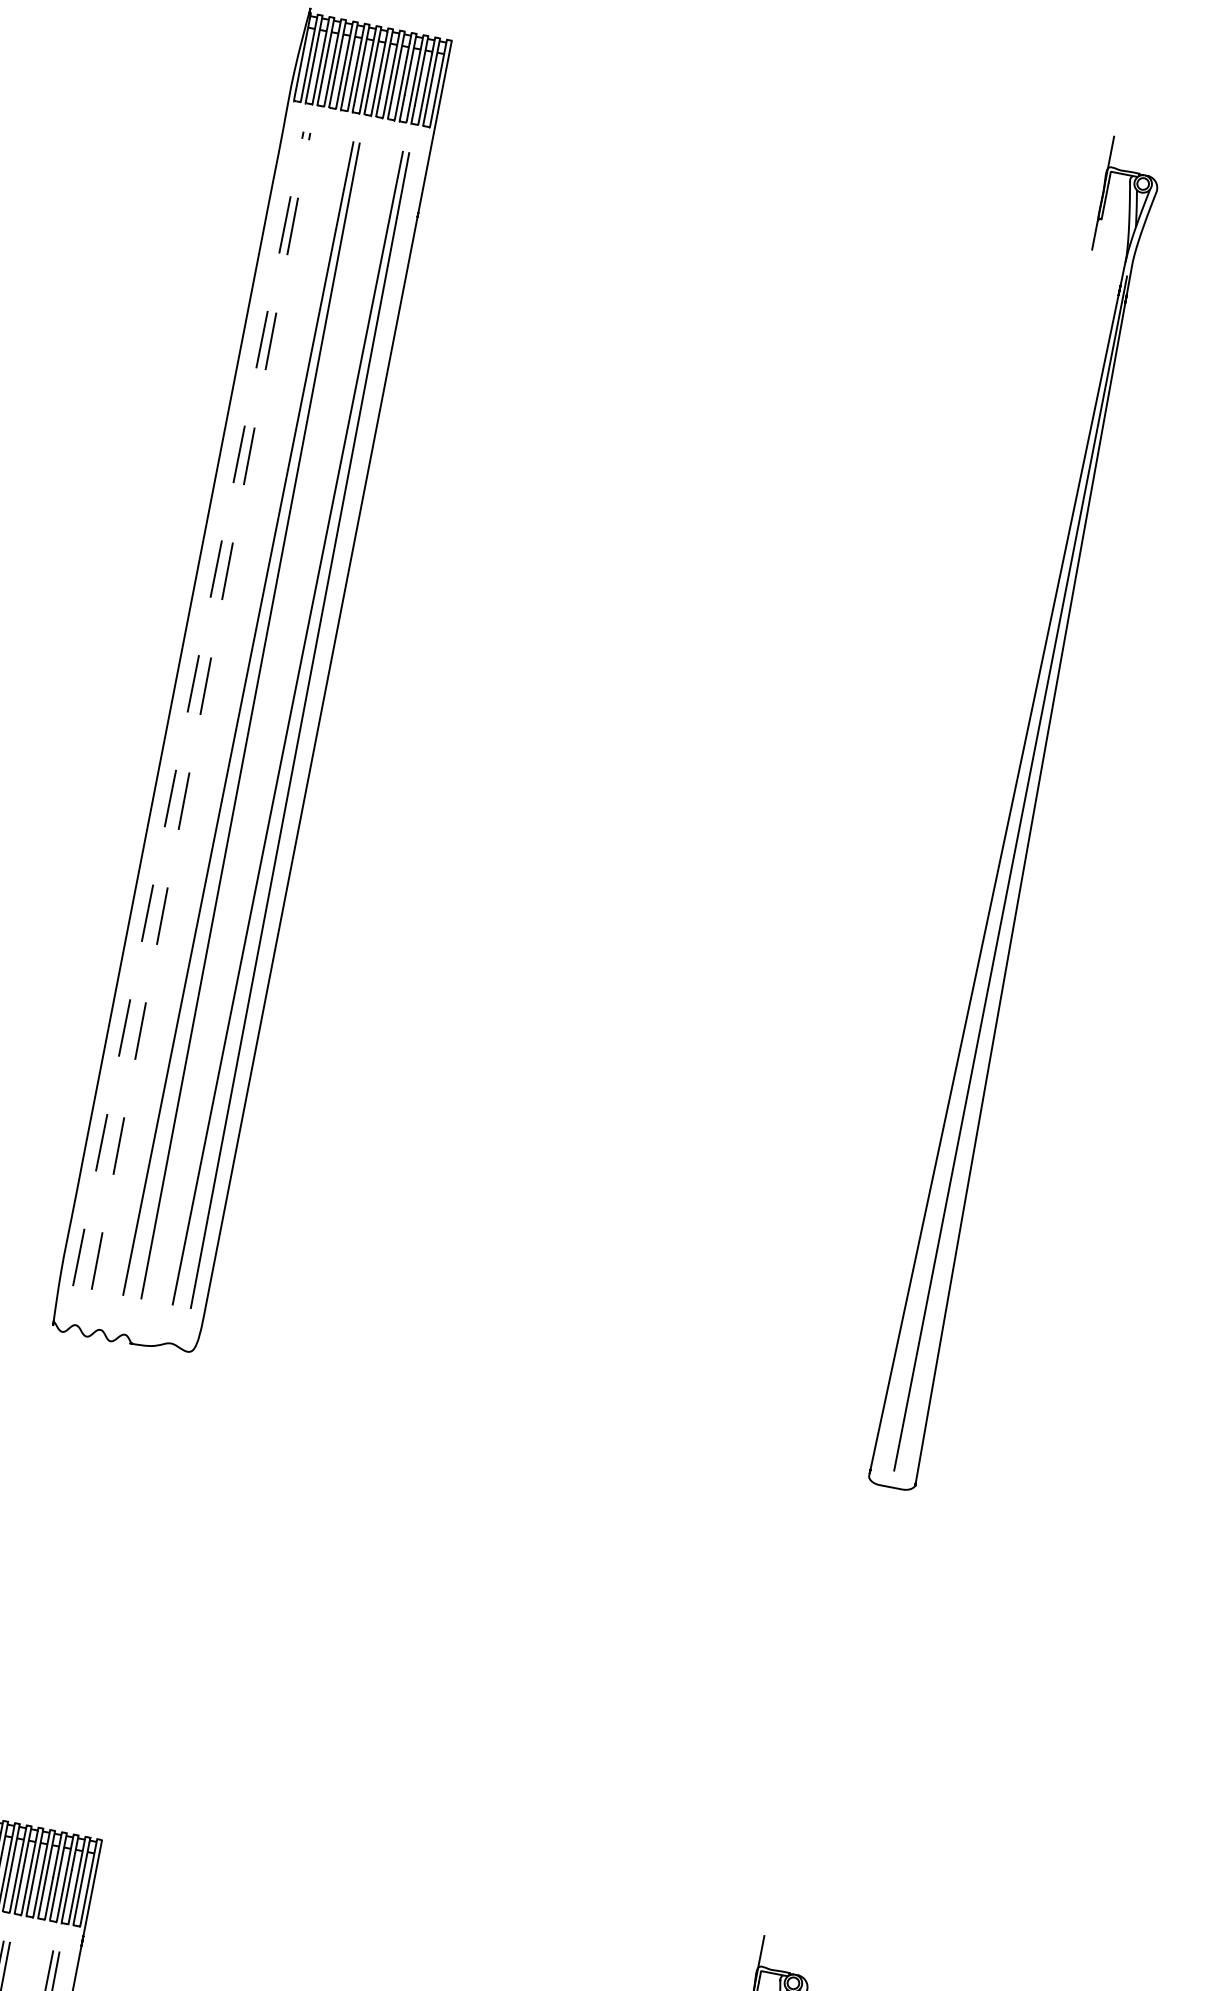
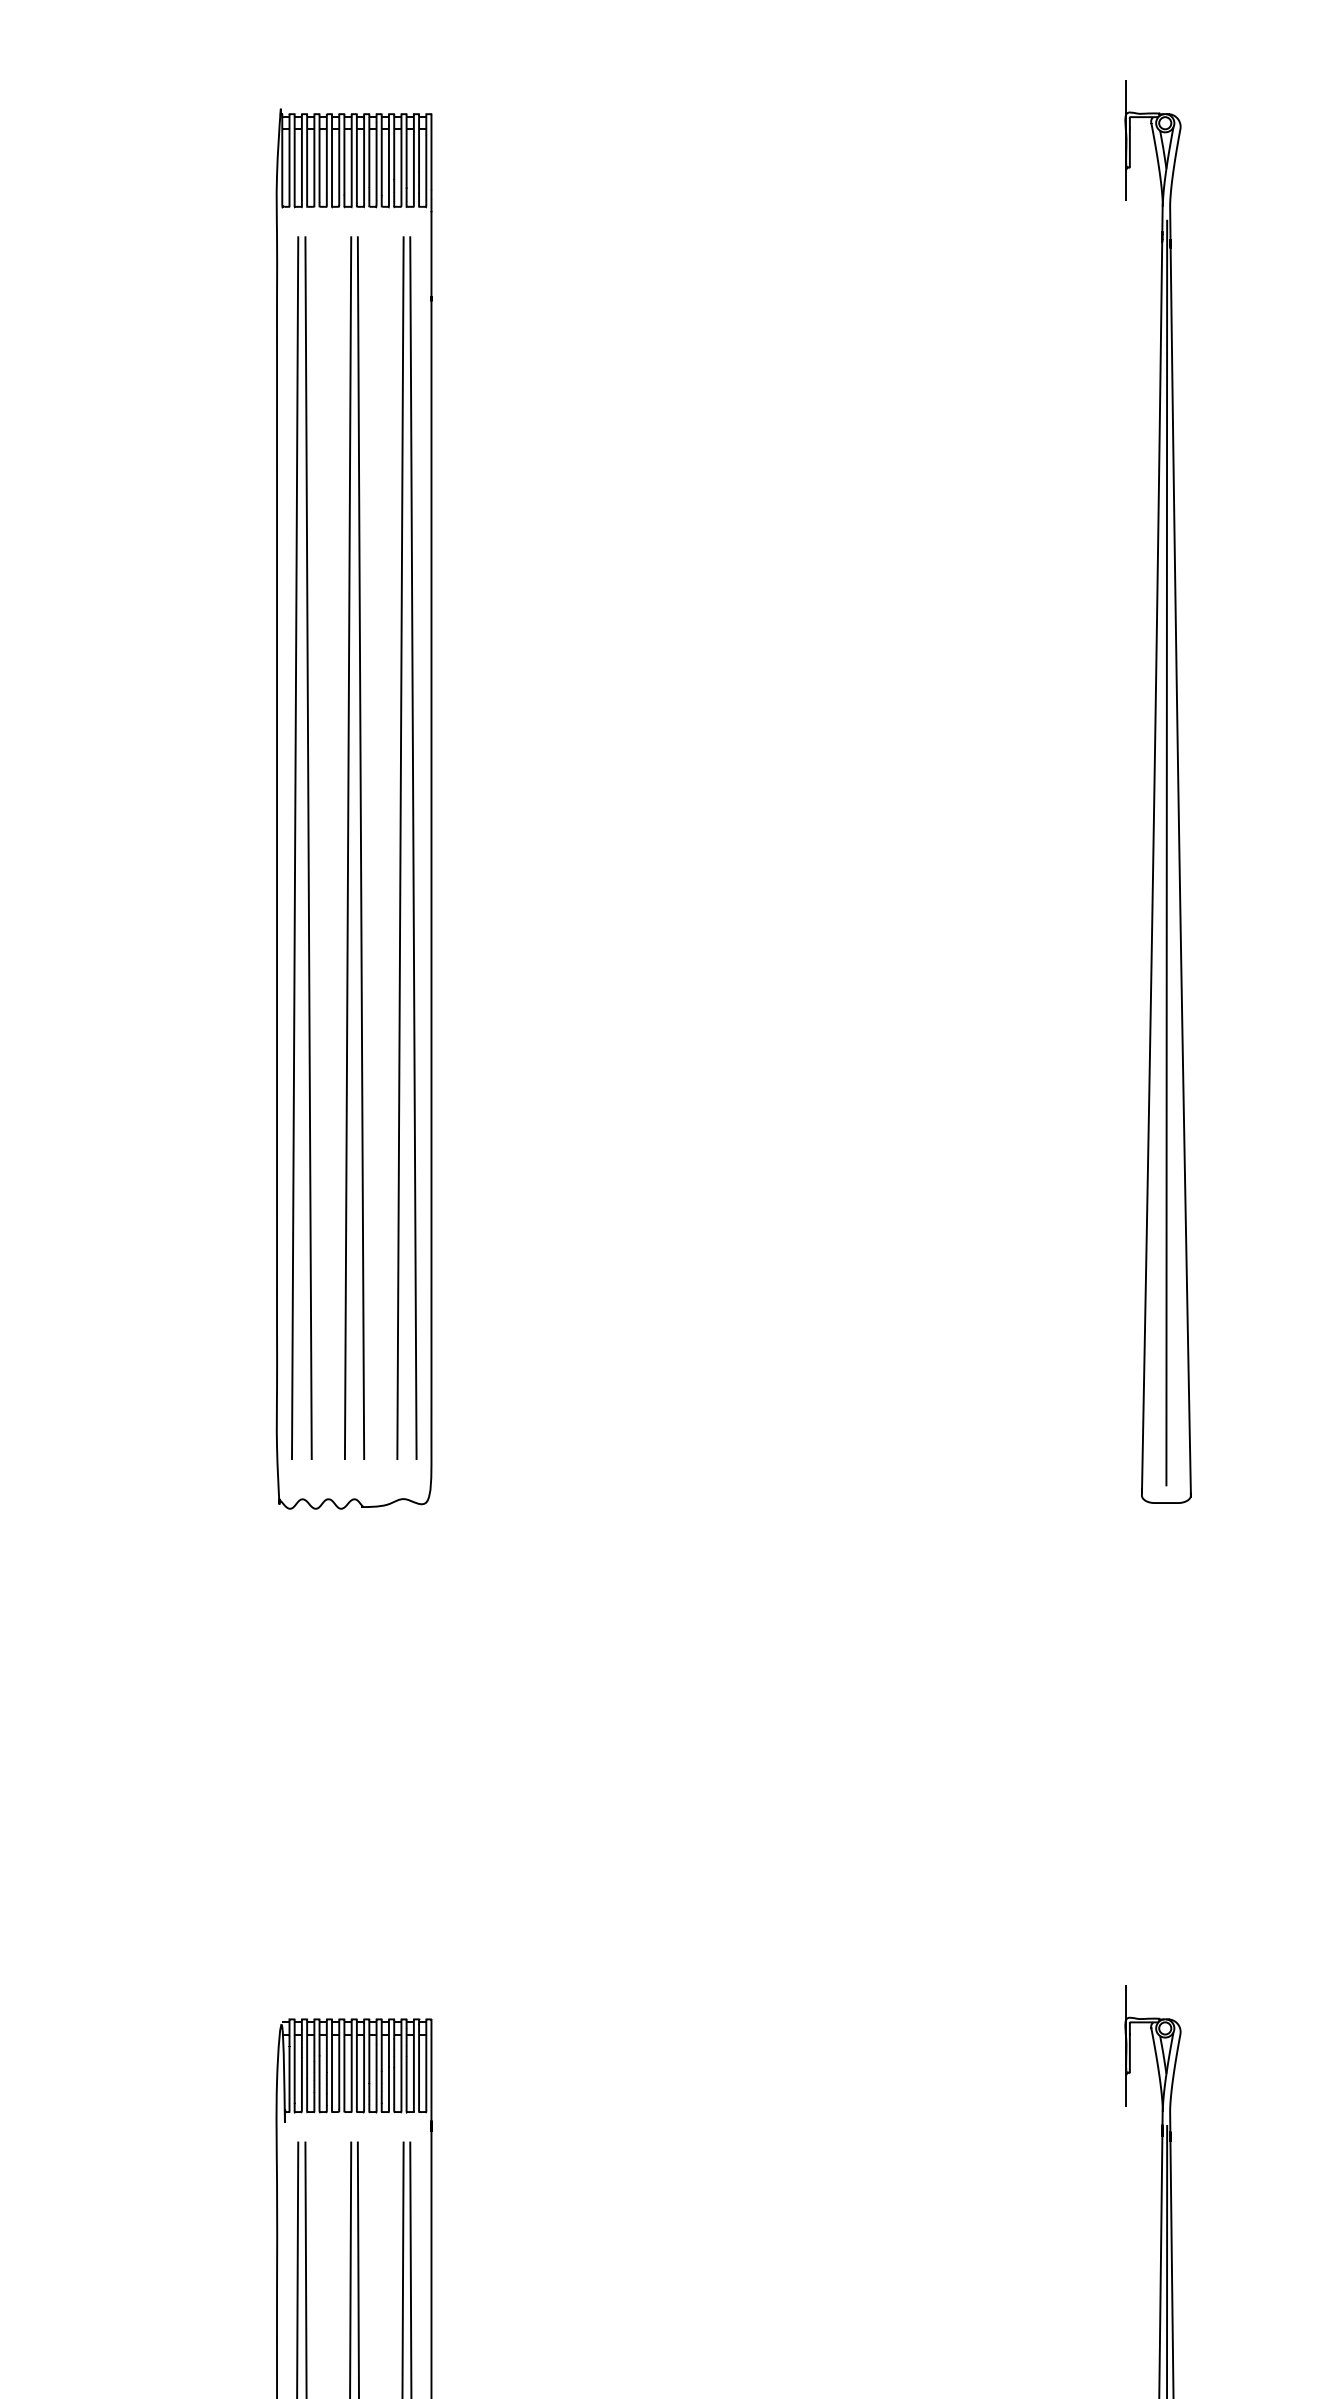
line: (188, 709) -> (295, 848), dashed -> solid
line: (200, 711) -> (308, 848), dashed -> solid

